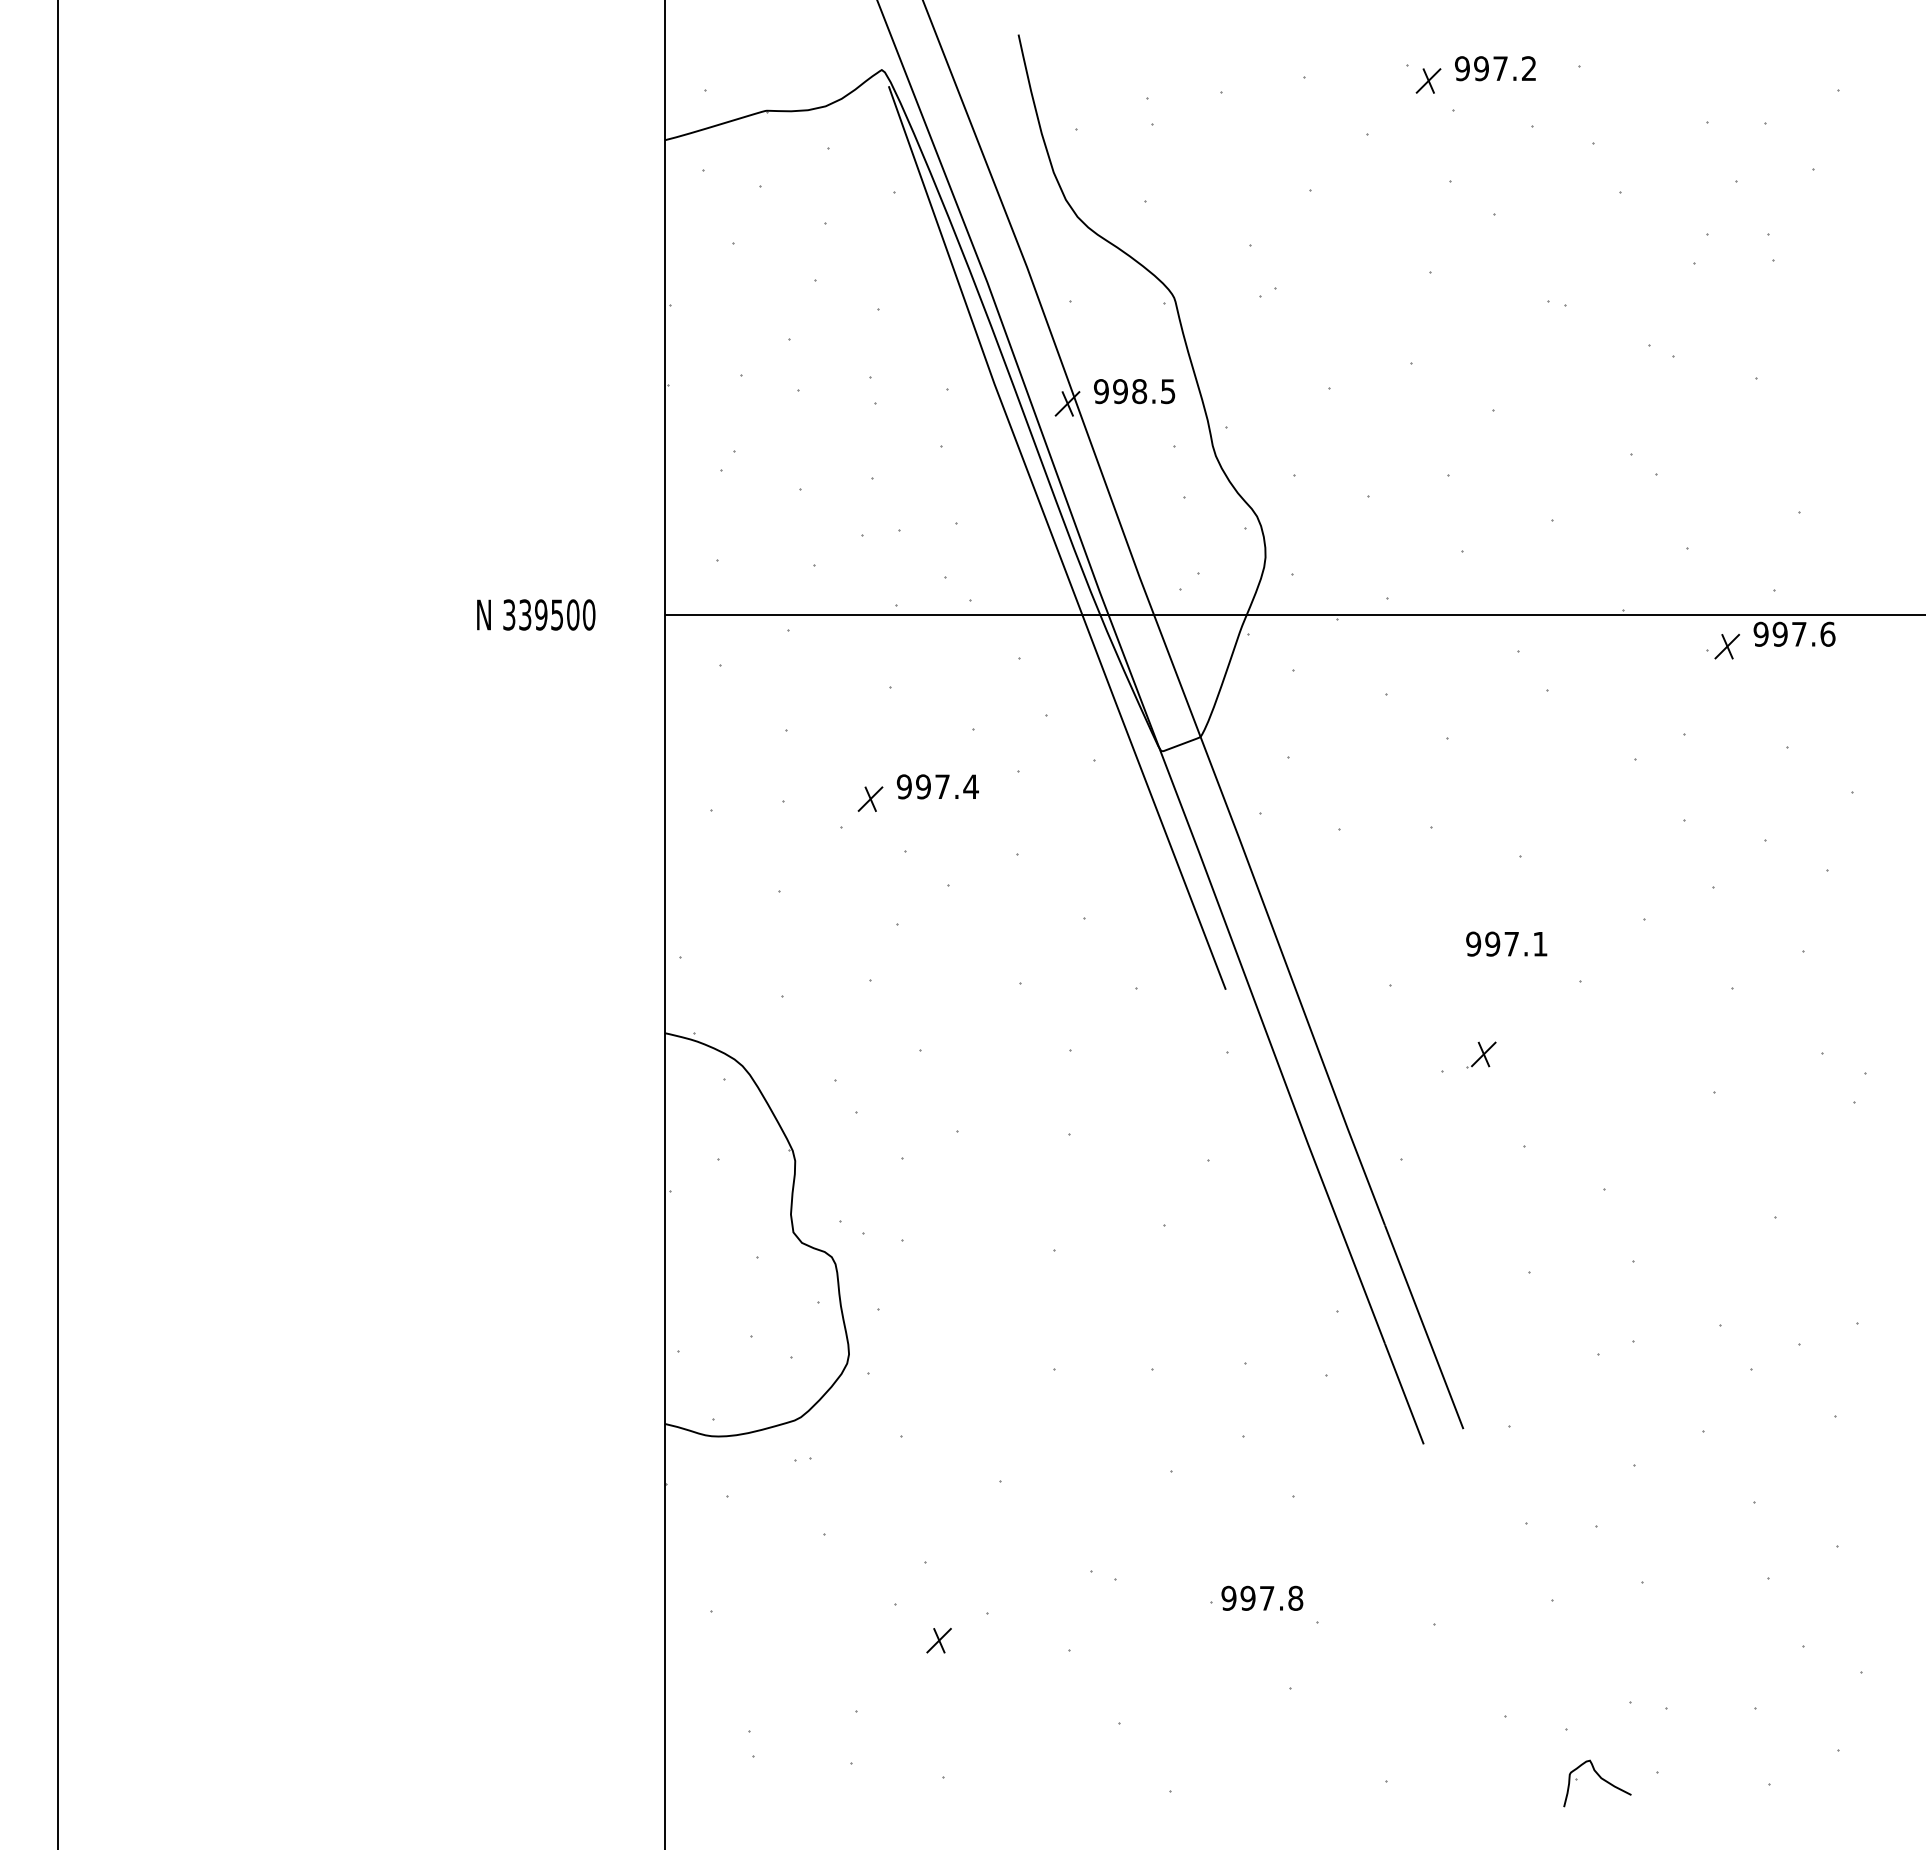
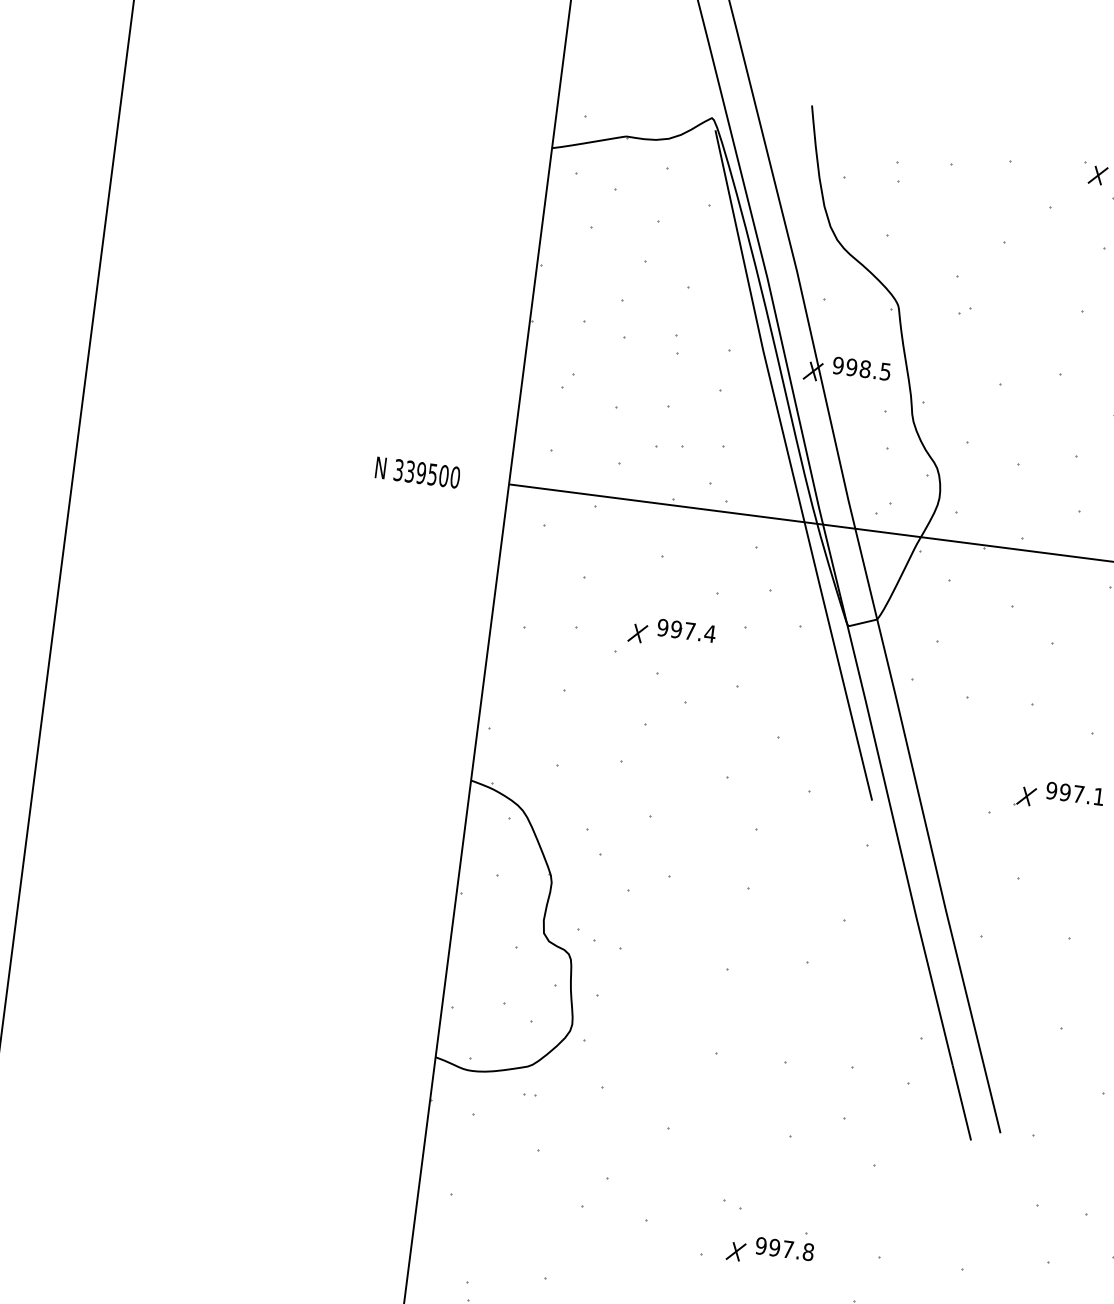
part: (1481, 1054) -> (1025, 796), moved
text: (1262, 1597) -> (785, 1248), moved
part: (938, 1640) -> (735, 1251), moved

